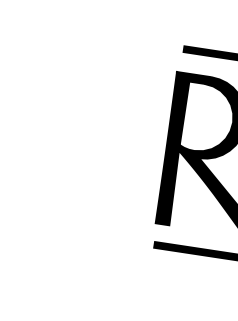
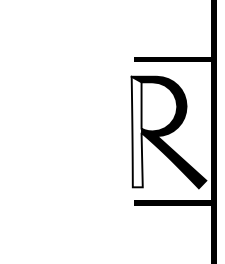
fill: (172, 147) -> (136, 131), removed

